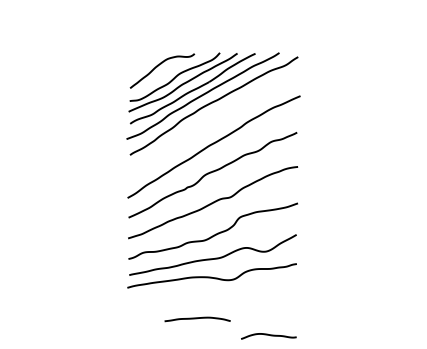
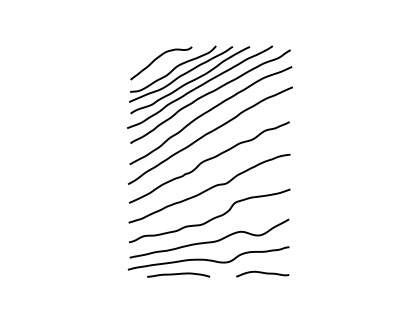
curve: (213, 121) -> (209, 111), added
curve: (197, 319) -> (178, 275), moved
curve: (268, 335) -> (262, 273), moved

